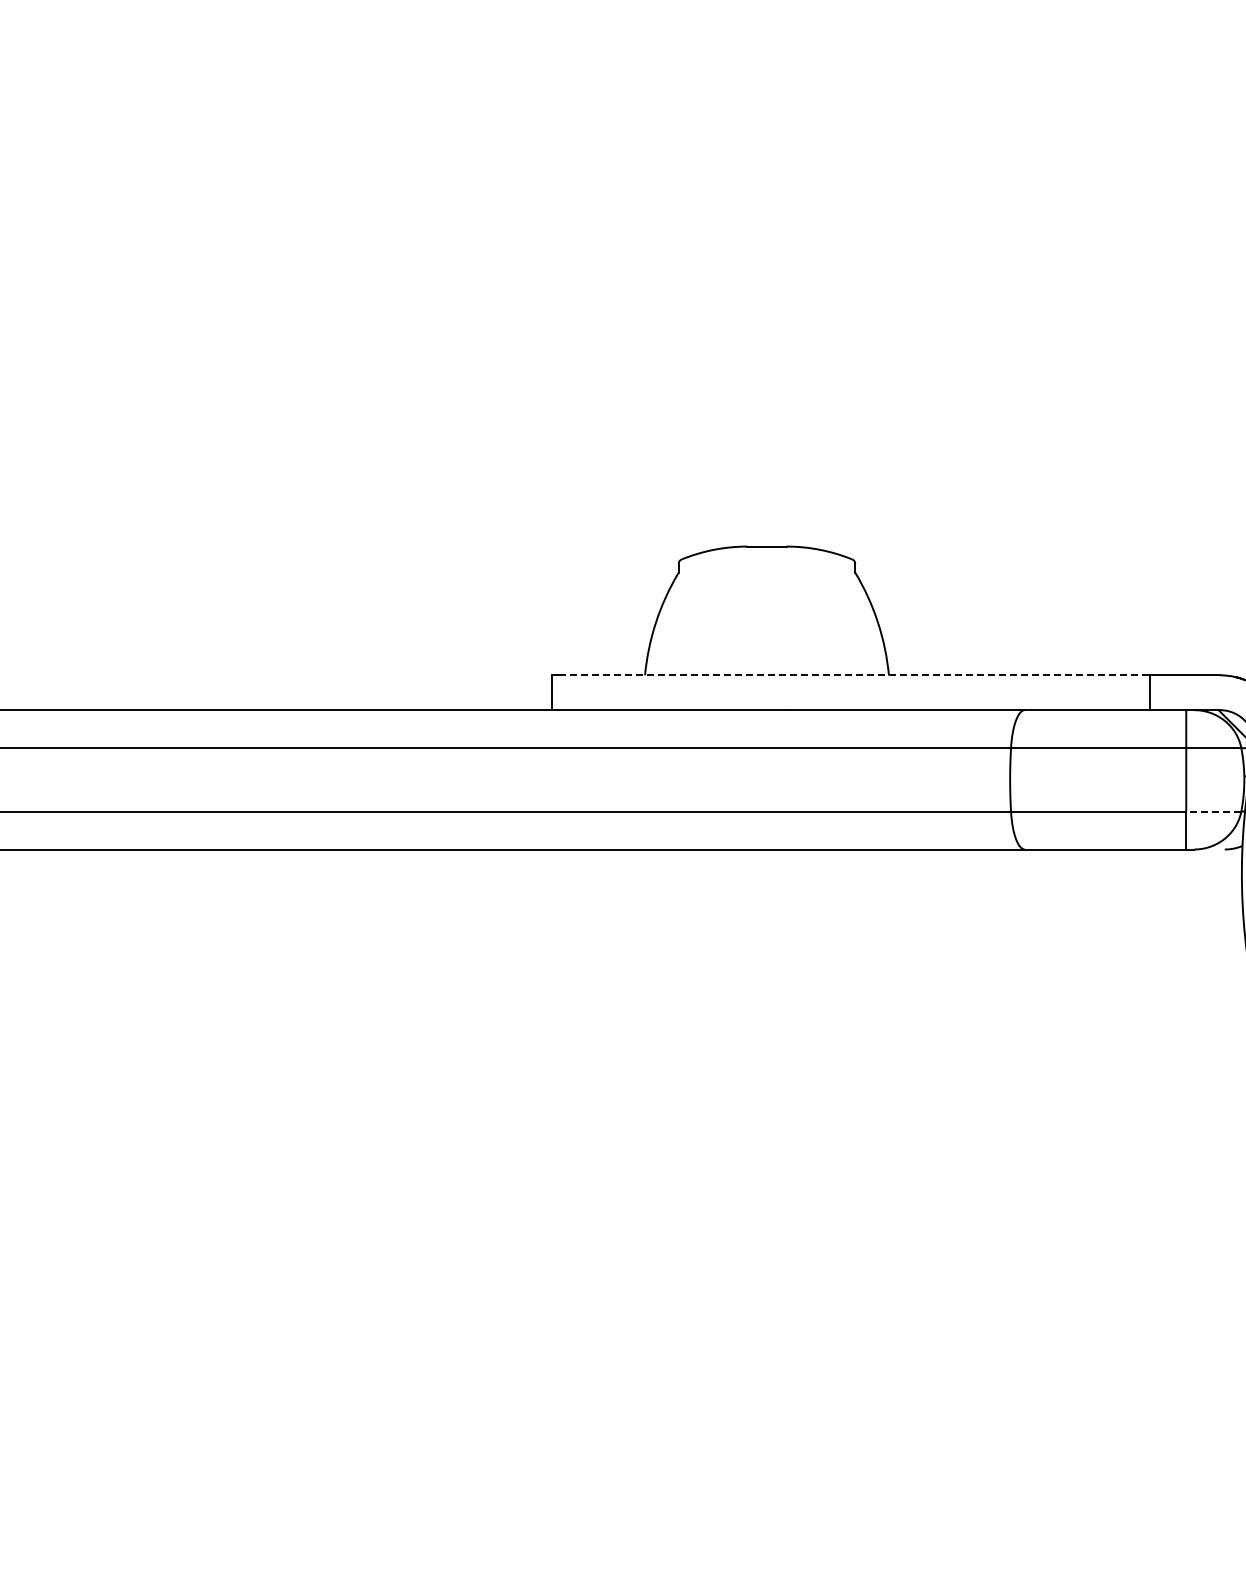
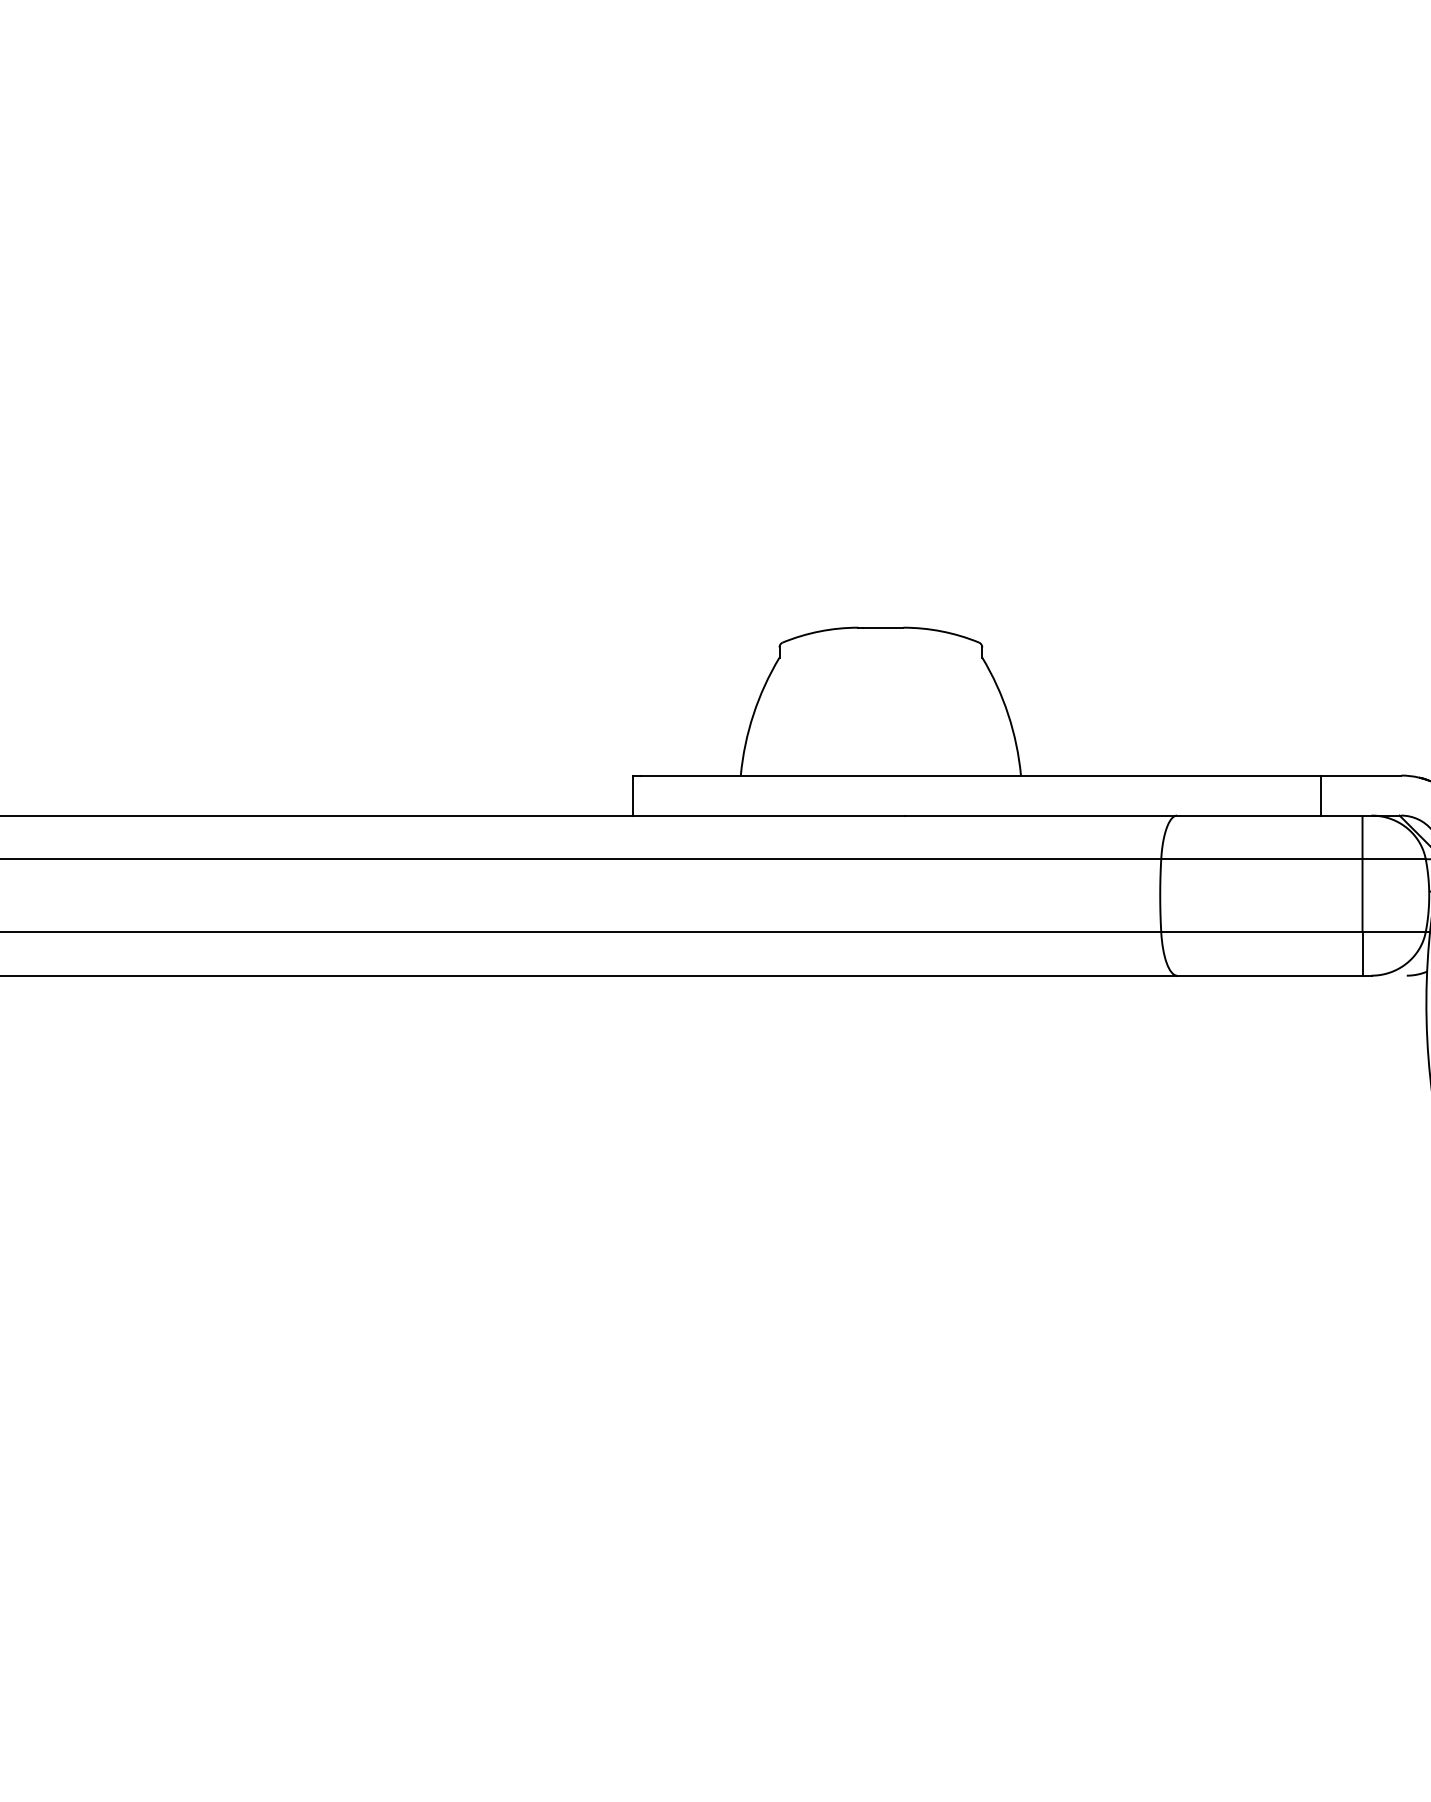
line: (854, 675) -> (981, 775), dashed -> solid
line: (1213, 811) -> (1393, 932), dashed -> solid

